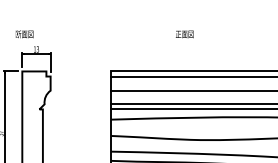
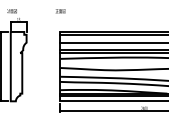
text: (184, 34) -> (60, 11), moved

